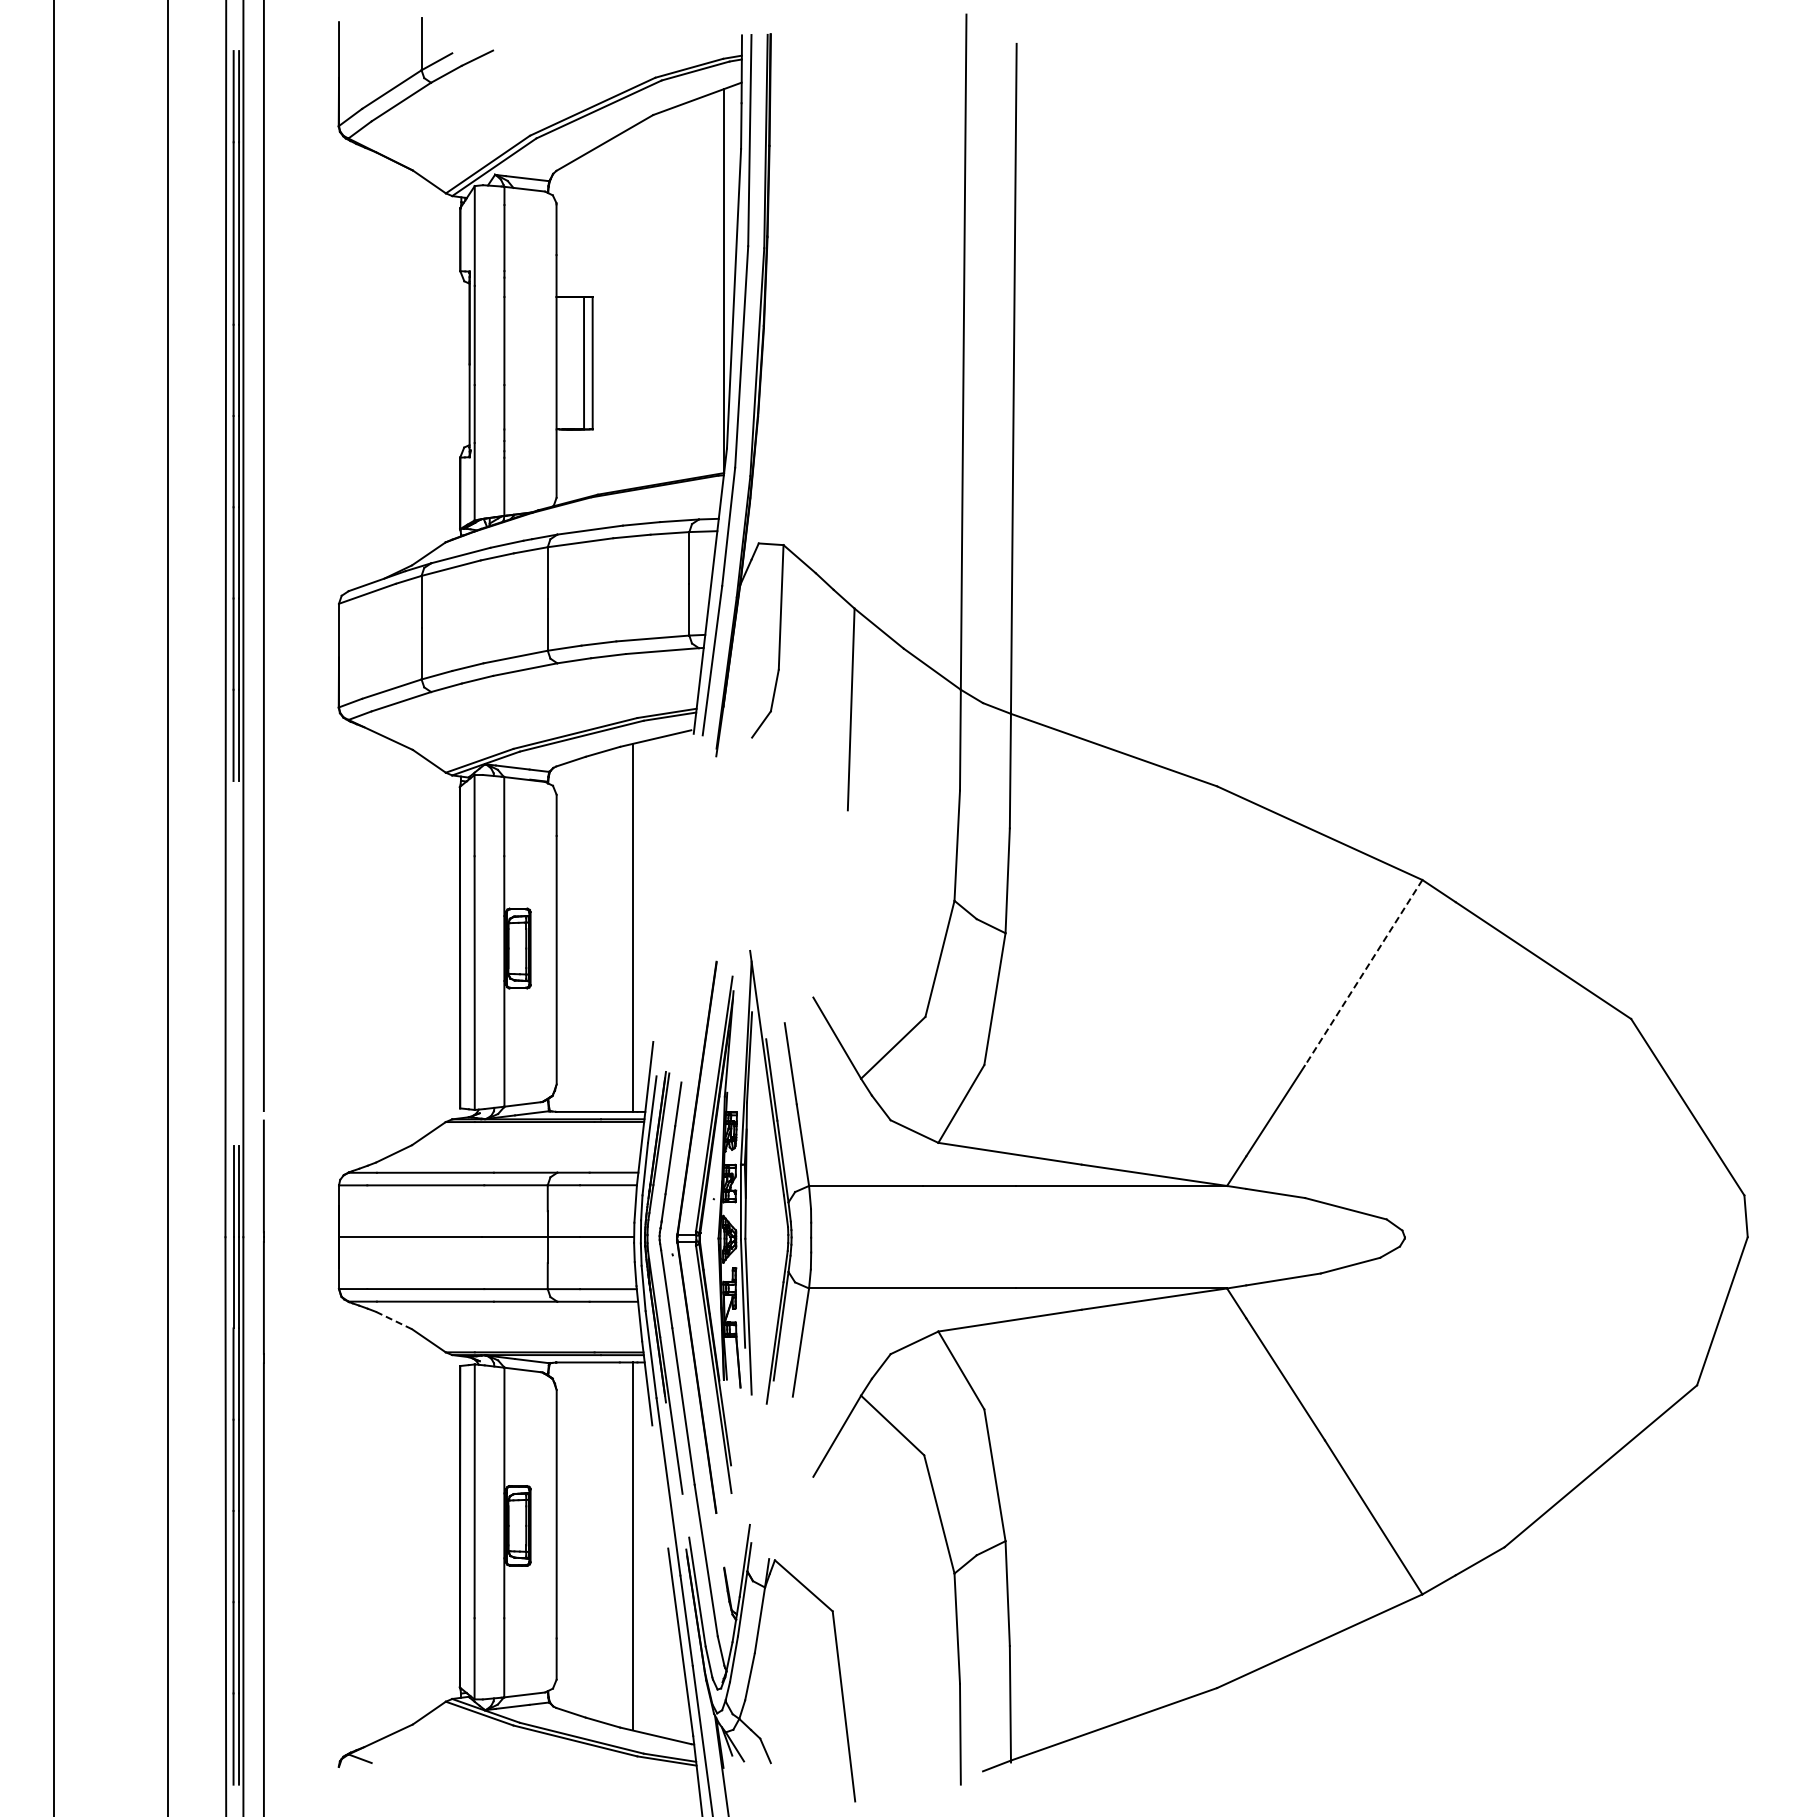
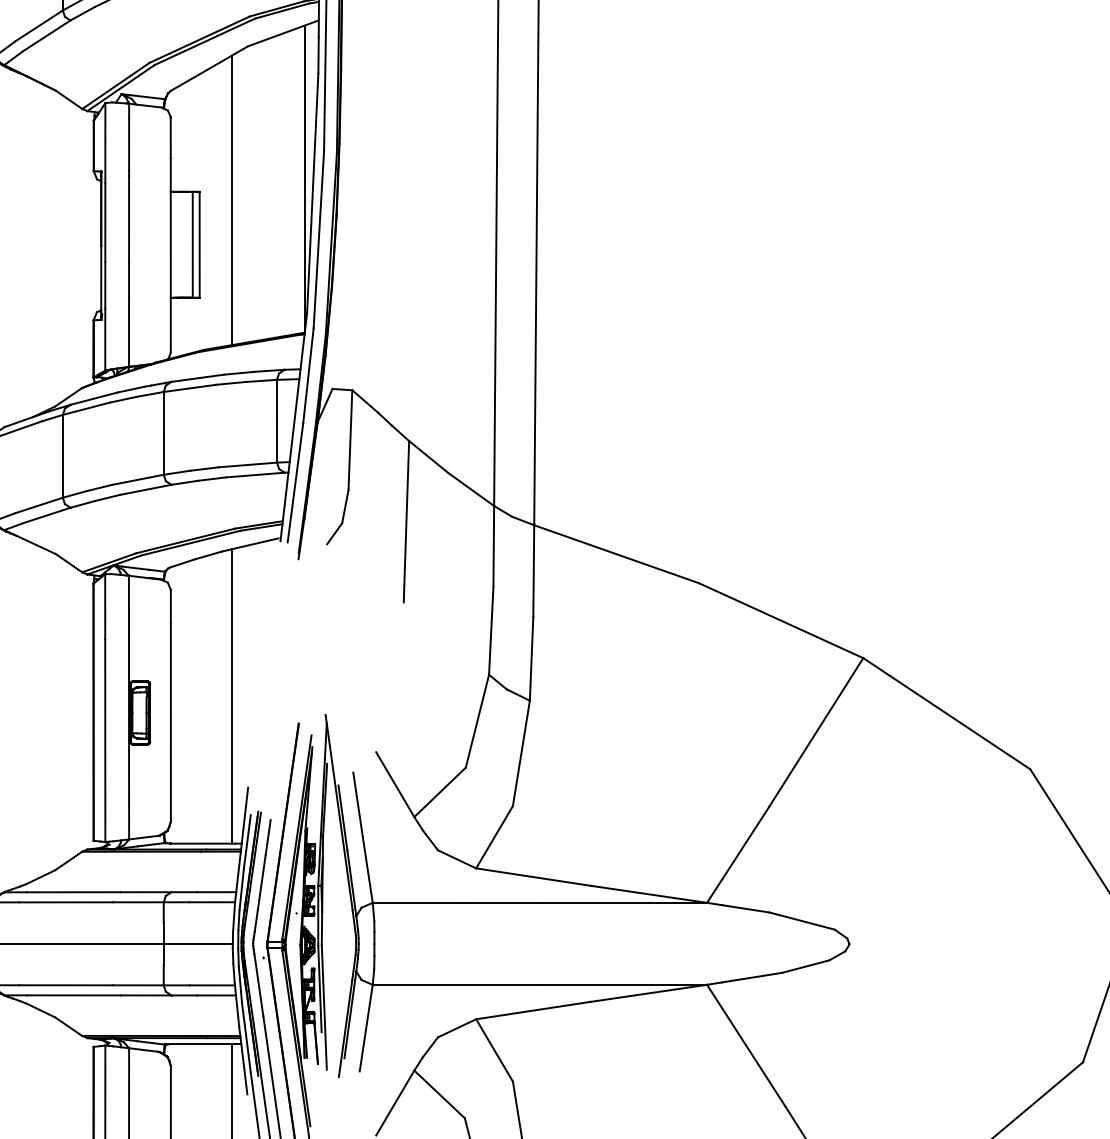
line: (632, 307) -> (231, 200), added
line: (1363, 972) -> (816, 732), dashed -> solid
line: (394, 1320) -> (41, 1010), dashed -> solid

